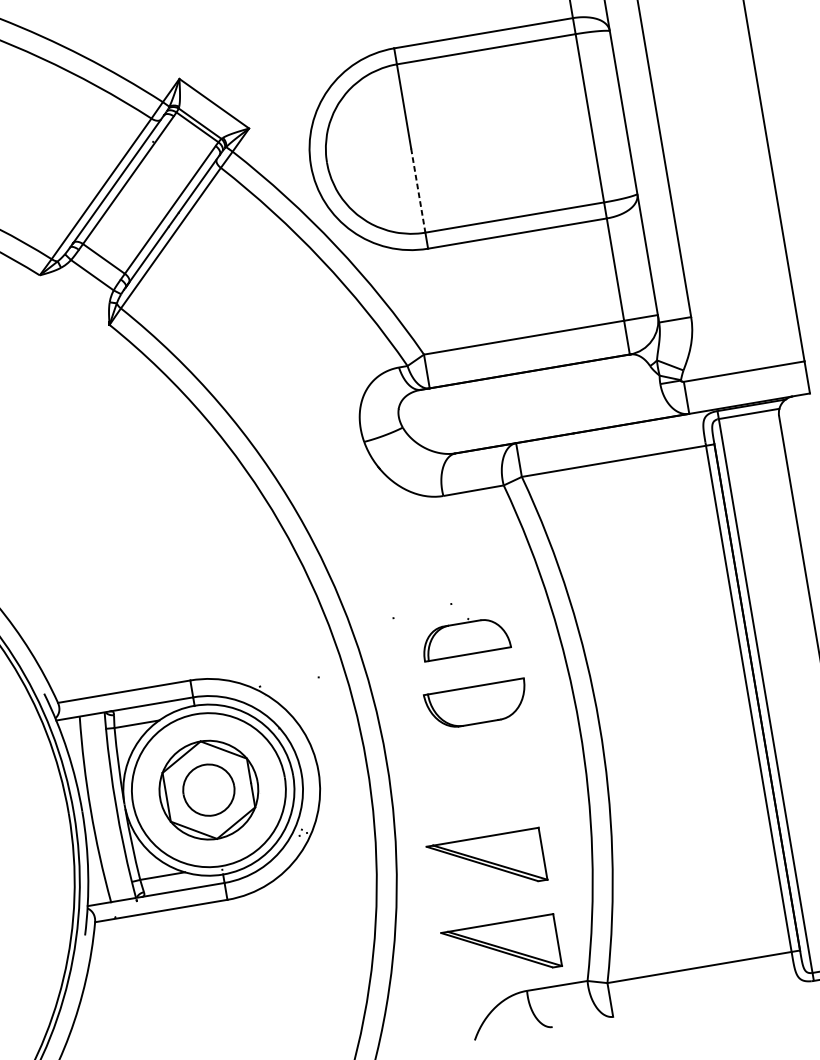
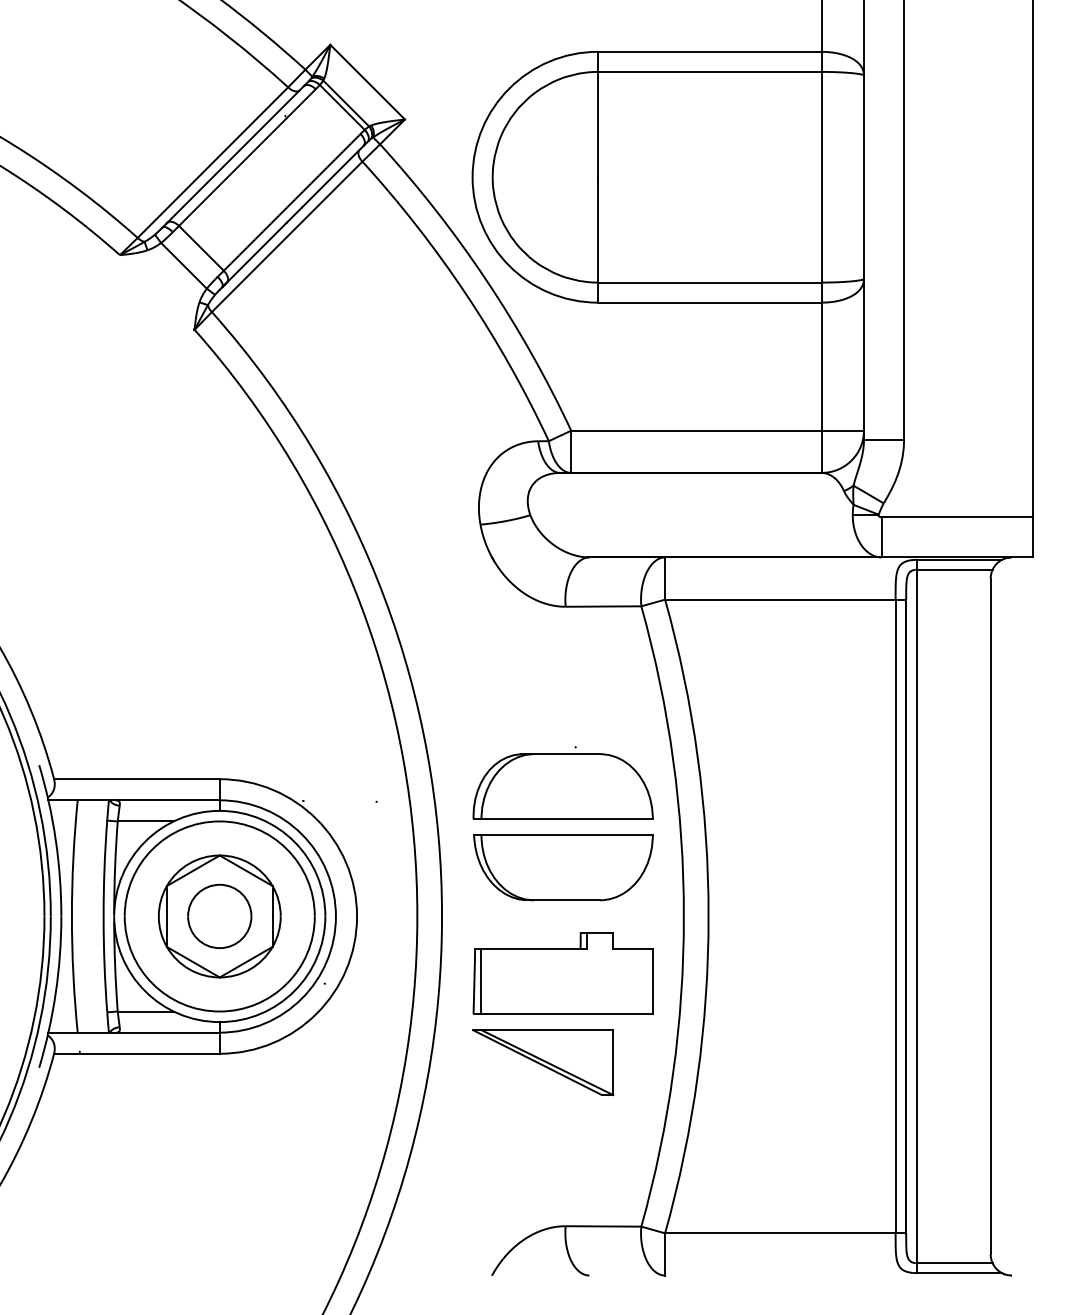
line: (418, 190) -> (598, 229), dashed -> solid
part: (464, 636) -> (562, 782), size x1.67
part: (476, 704) -> (563, 867), size x1.43
part: (490, 789) -> (562, 973), added
part: (501, 949) -> (543, 1170), removed

